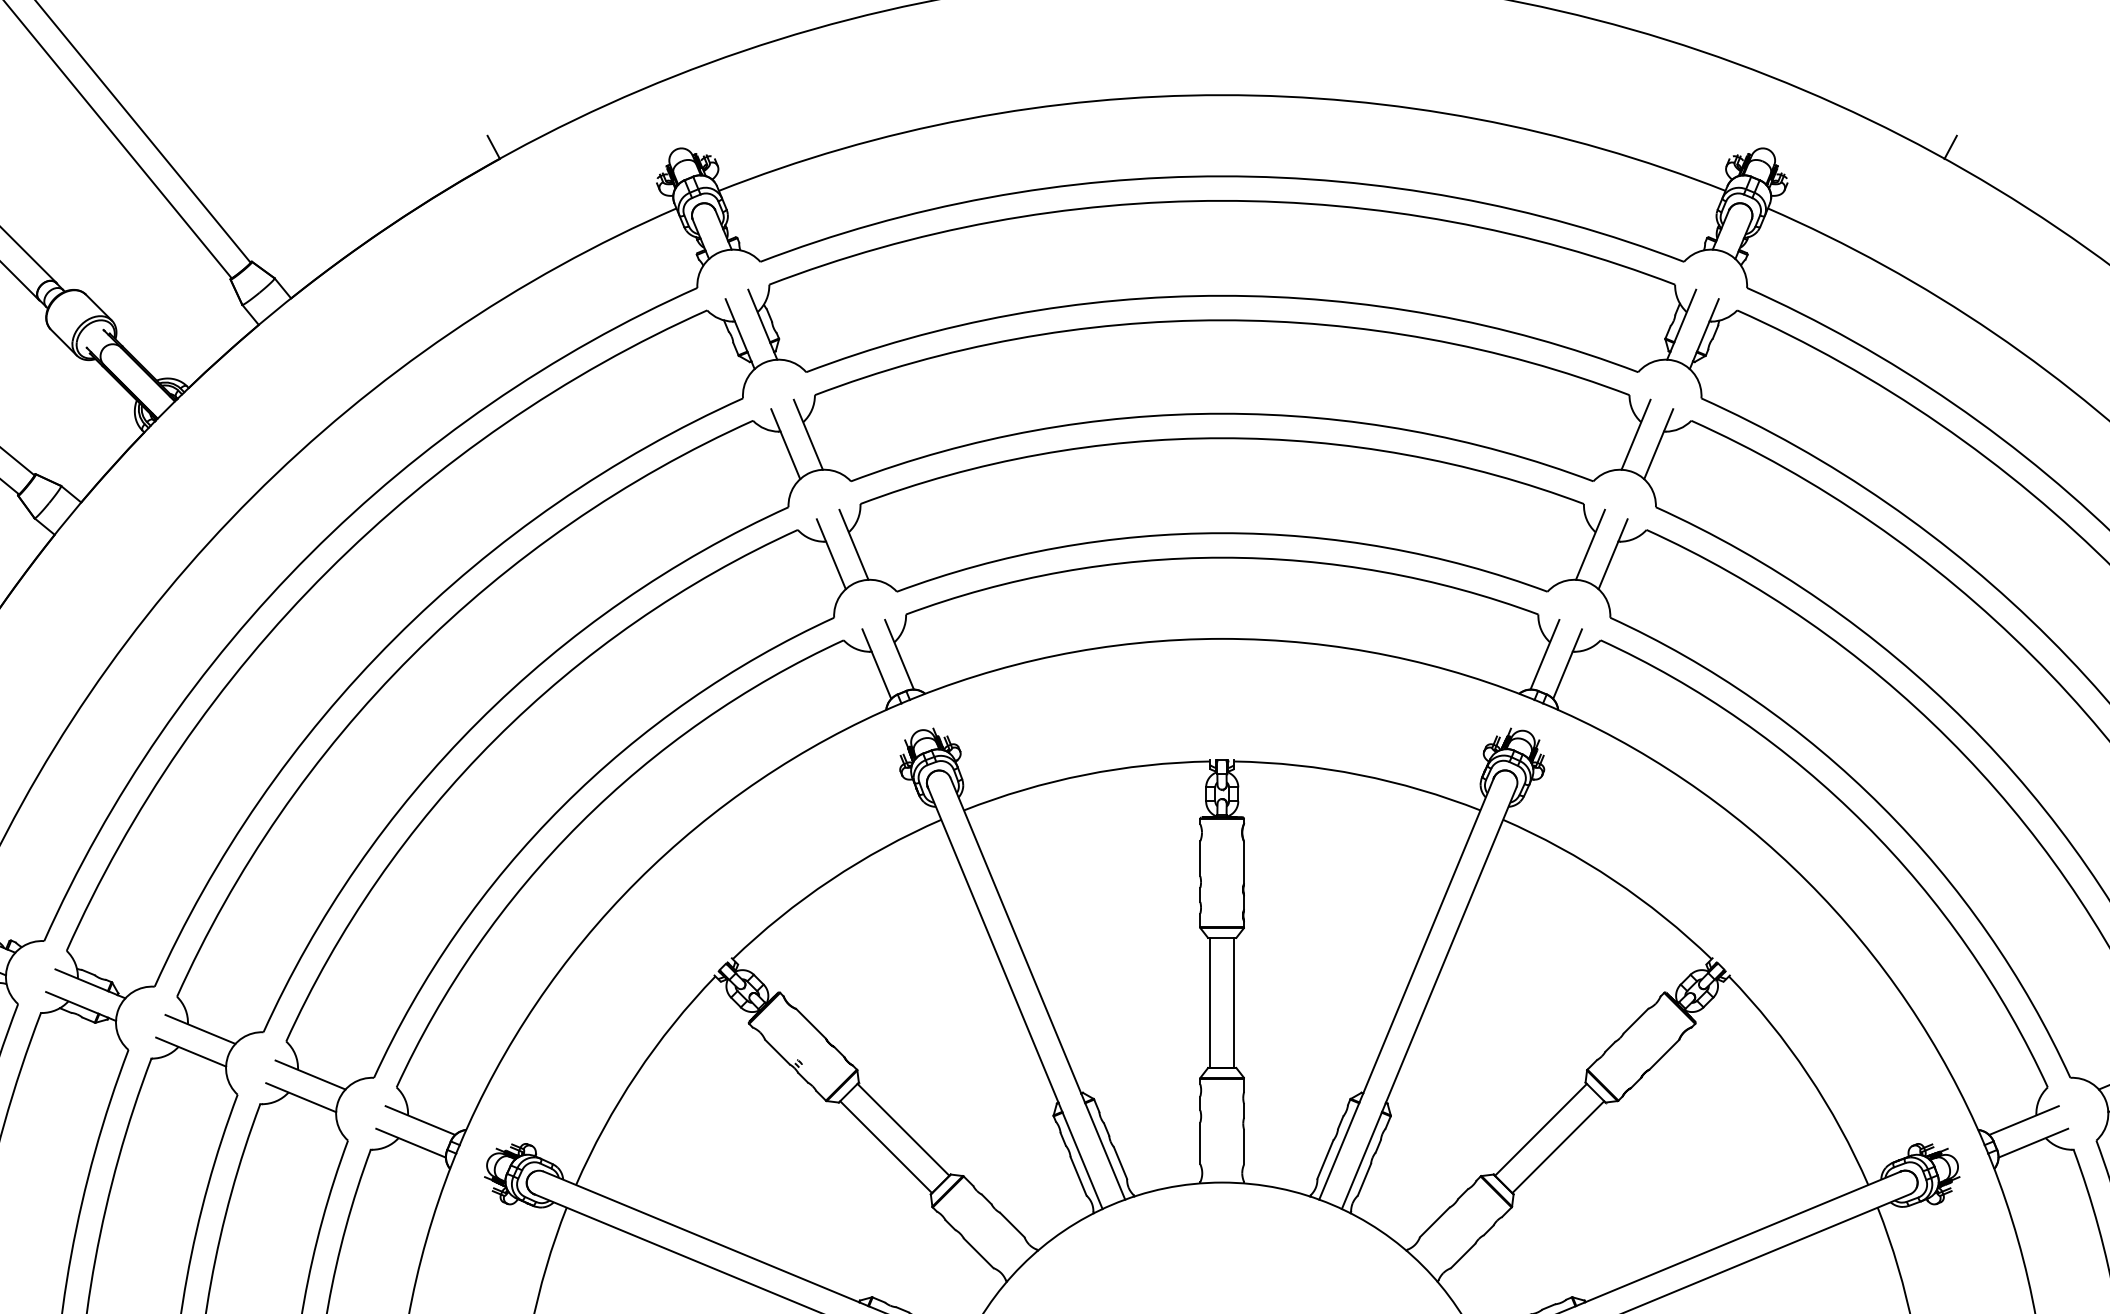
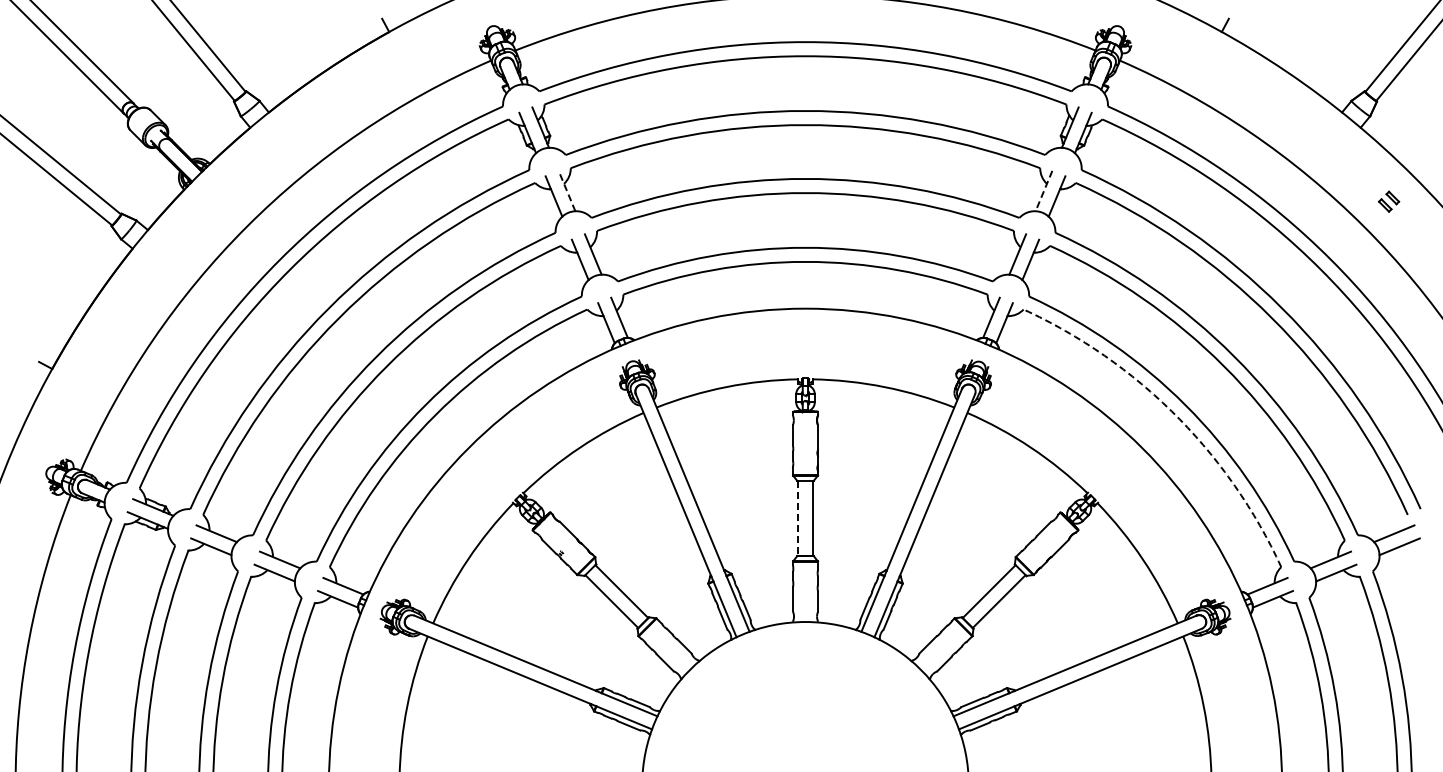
line: (809, 435) -> (567, 191), solid -> dashed
line: (1636, 435) -> (1044, 191), solid -> dashed
arc: (1864, 824) -> (1175, 415), solid -> dashed
line: (1210, 1002) -> (798, 518), solid -> dashed

